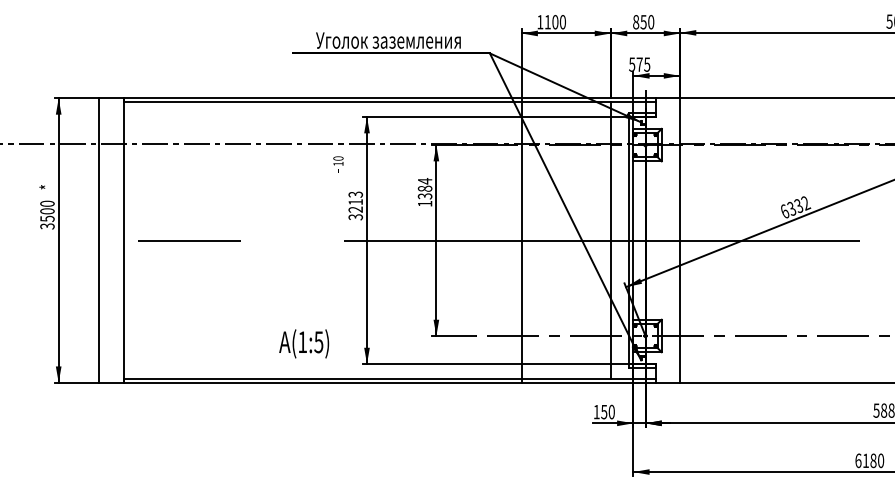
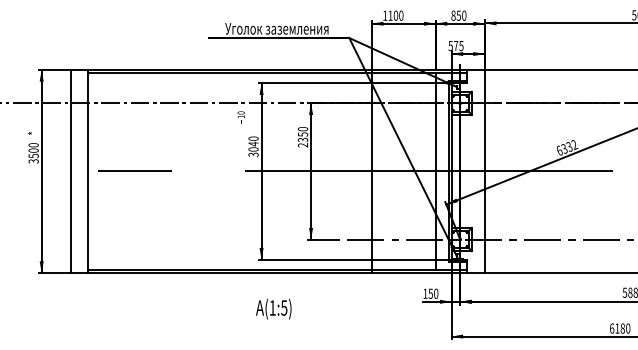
text: (424, 191) -> (302, 136), 1384 -> 2350
text: (355, 201) -> (253, 143), 3213 -> 3040
text: (303, 342) -> (273, 308), moved

